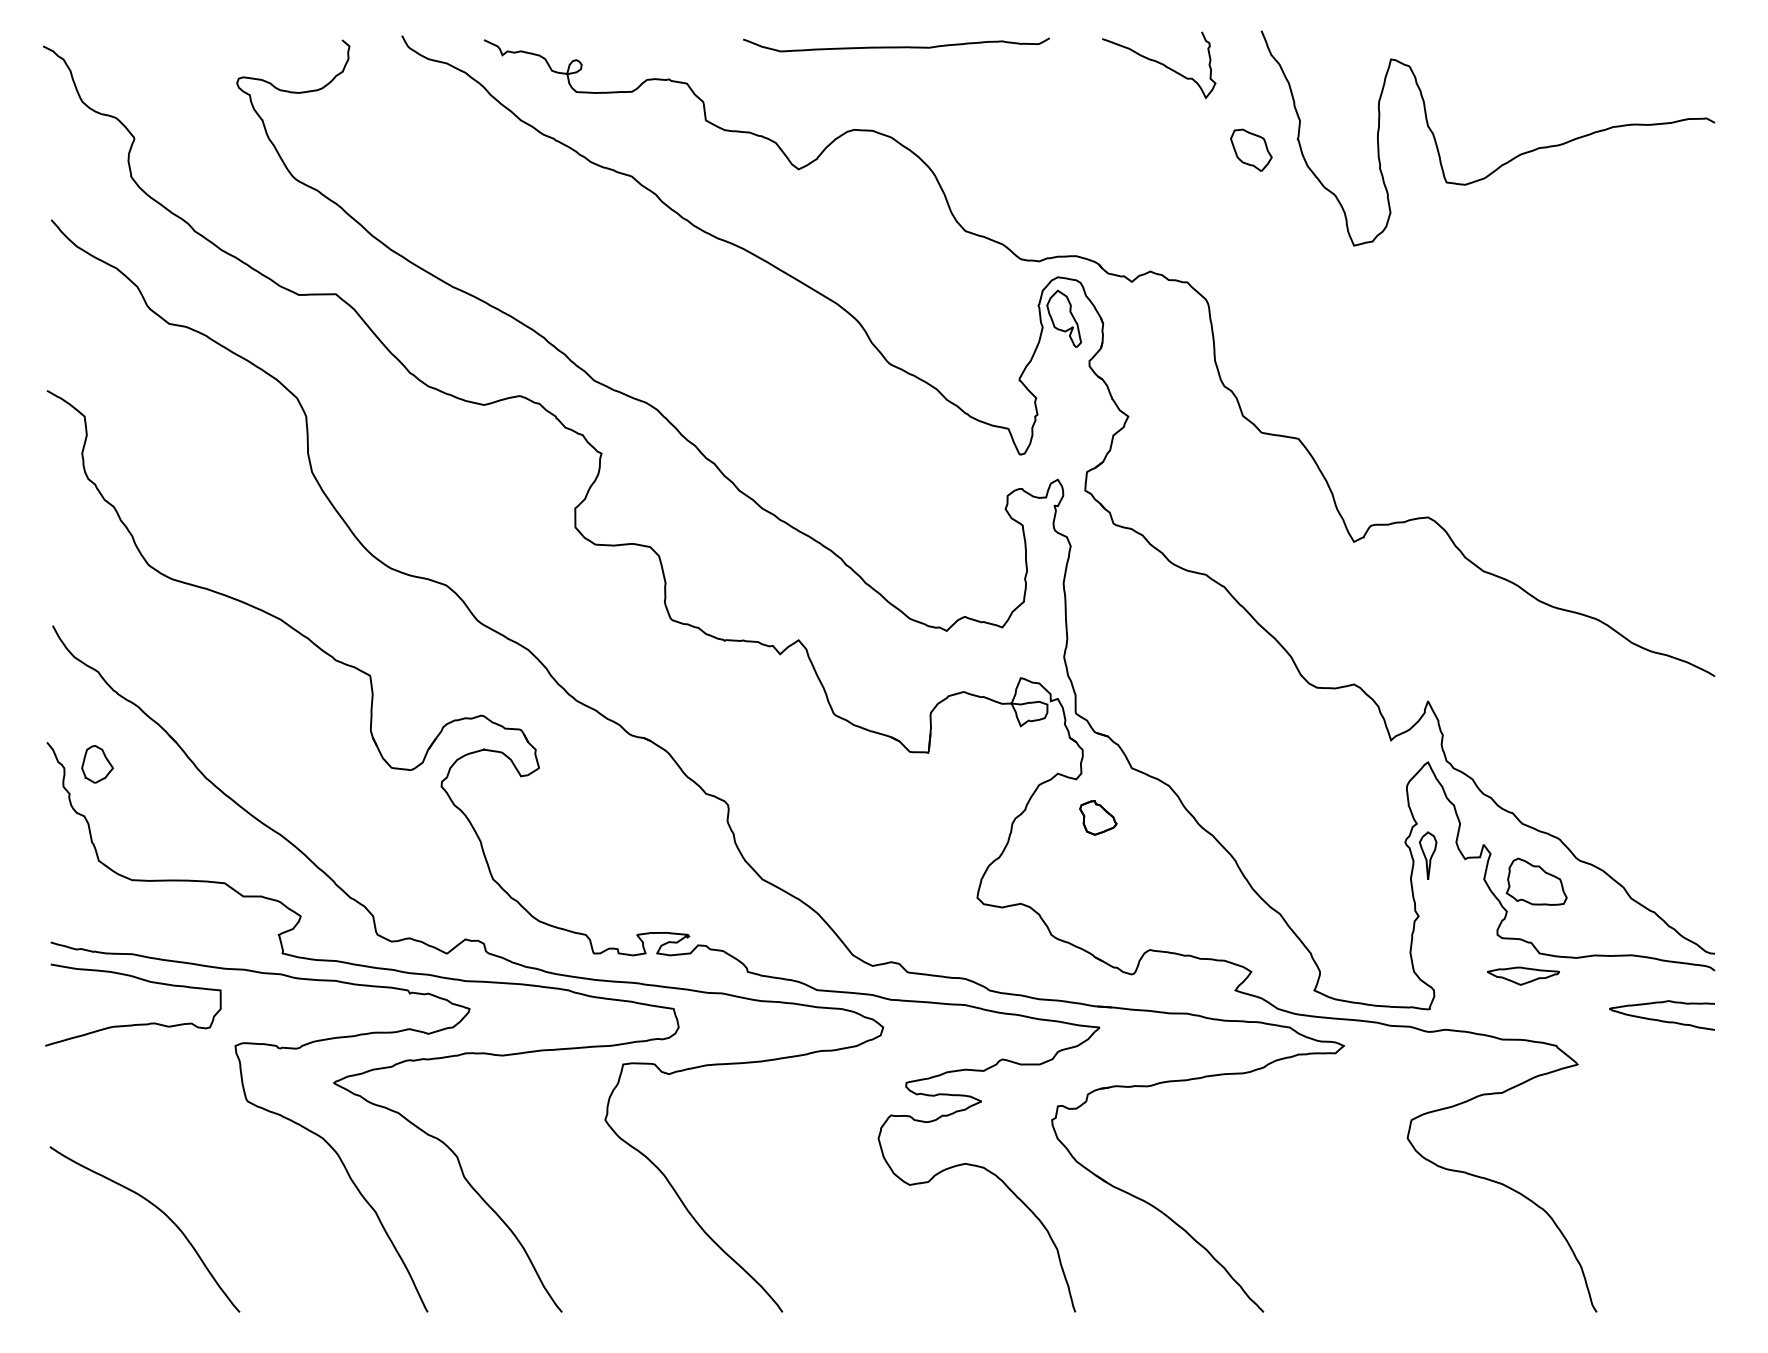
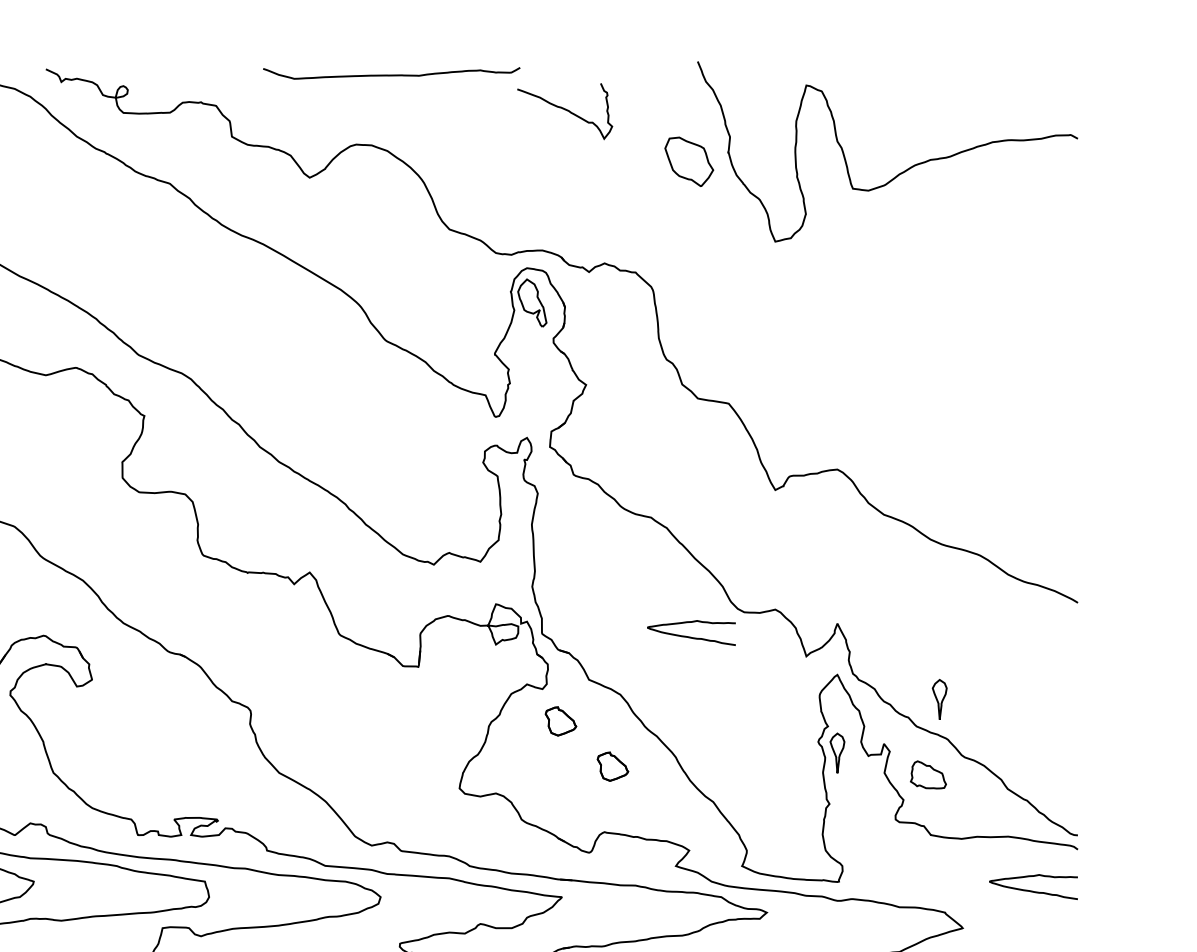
curve: (1160, 64) -> (566, 110), moved
part: (1251, 149) -> (689, 161), size x1.4
curve: (1251, 716) -> (689, 636), added
part: (1549, 791) -> (939, 699), added
part: (1160, 871) -> (613, 766), added
part: (1536, 881) -> (928, 774), size x0.7
part: (1523, 975) -> (917, 853), removed

